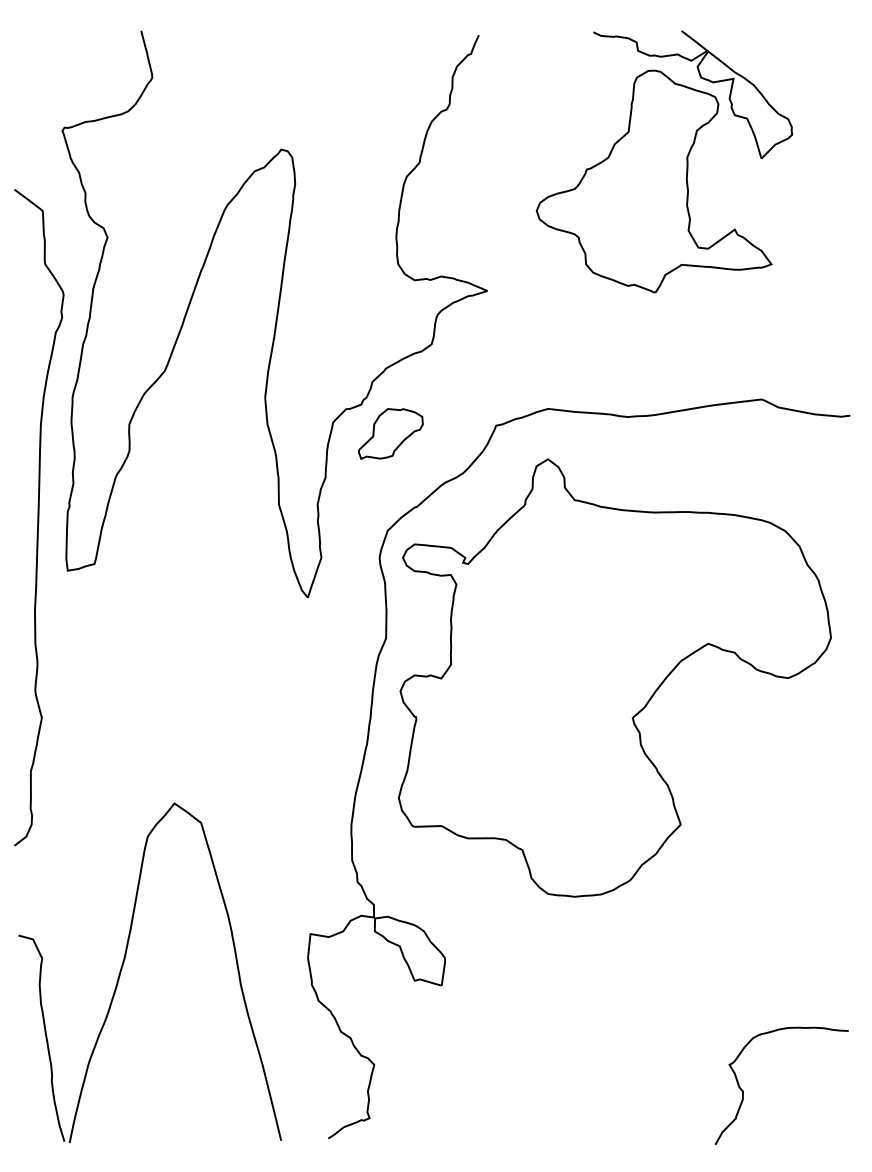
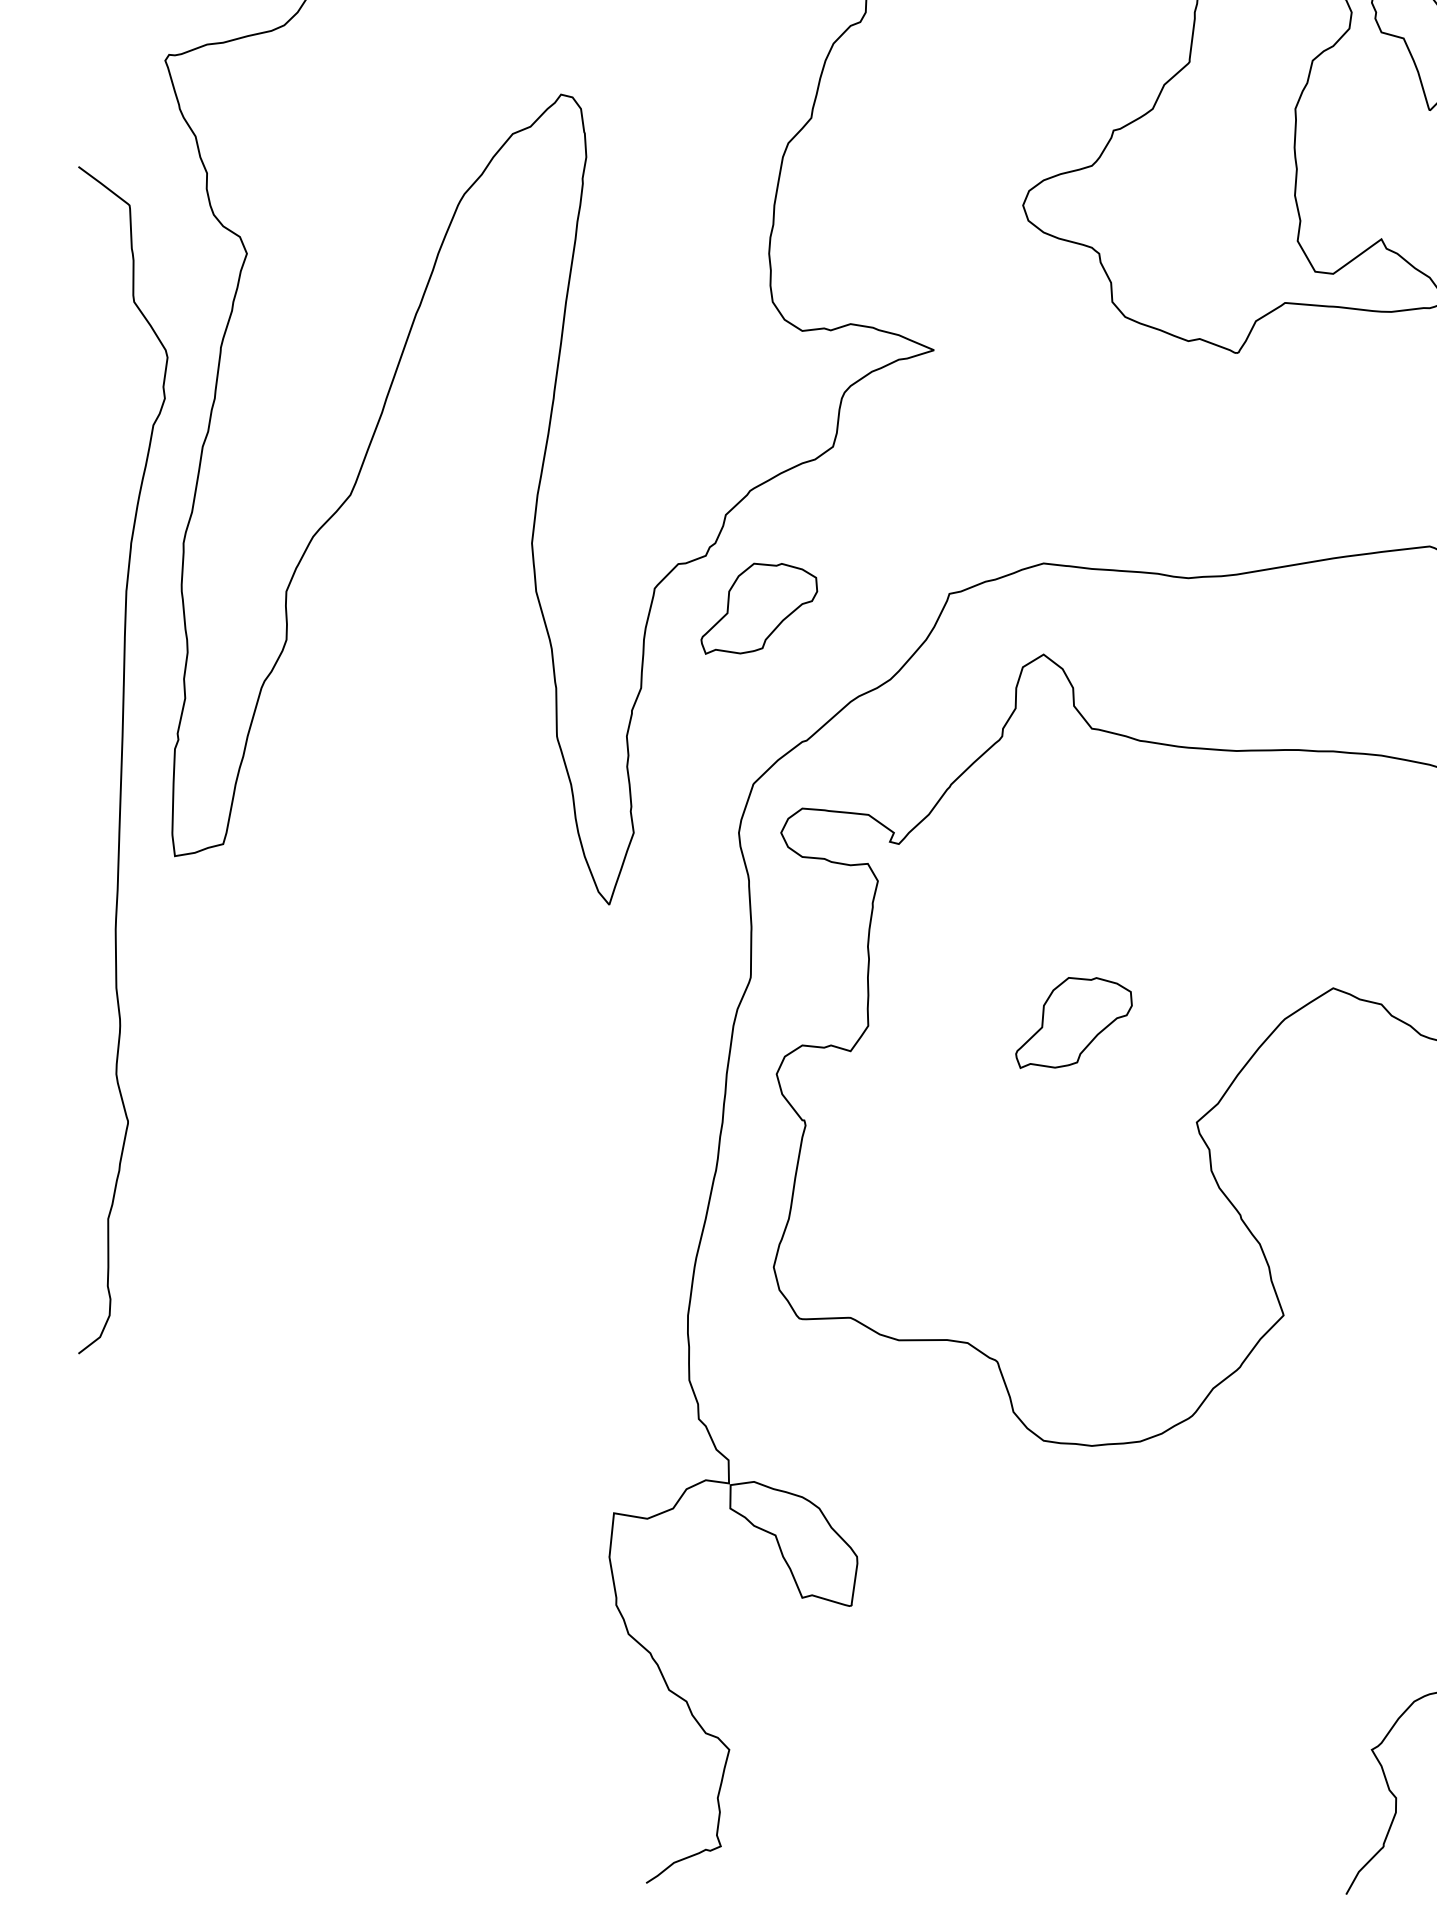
part: (564, 662) -> (1073, 1022), added
part: (123, 966) -> (275, 1571), removed

